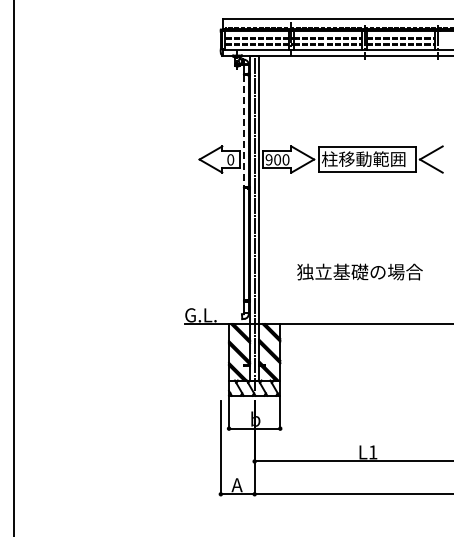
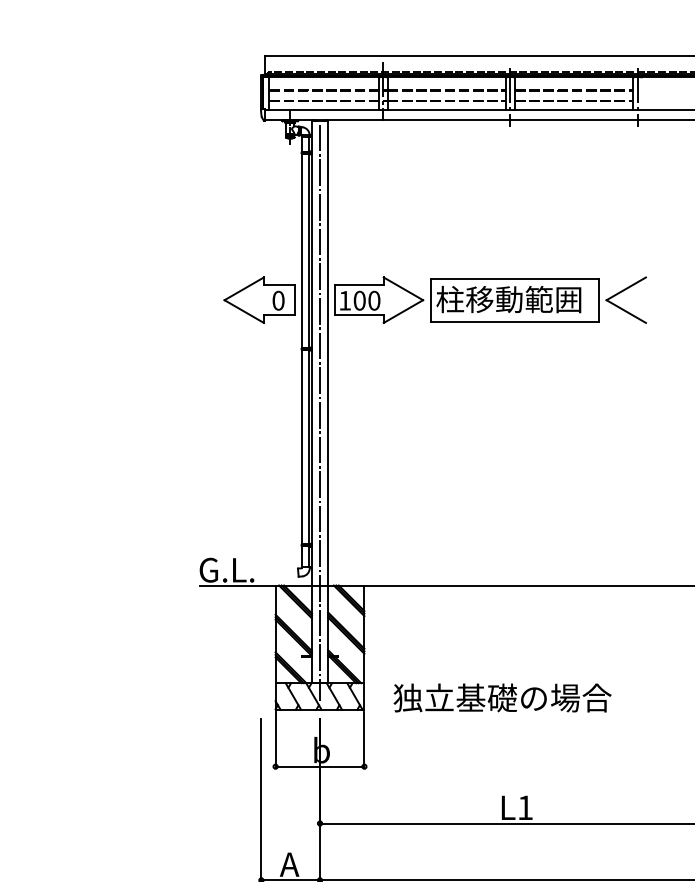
line: (244, 131) -> (302, 251), dashed -> solid
text: (268, 159) -> (343, 300), 900 -> 100
text: (359, 271) -> (501, 697), moved

